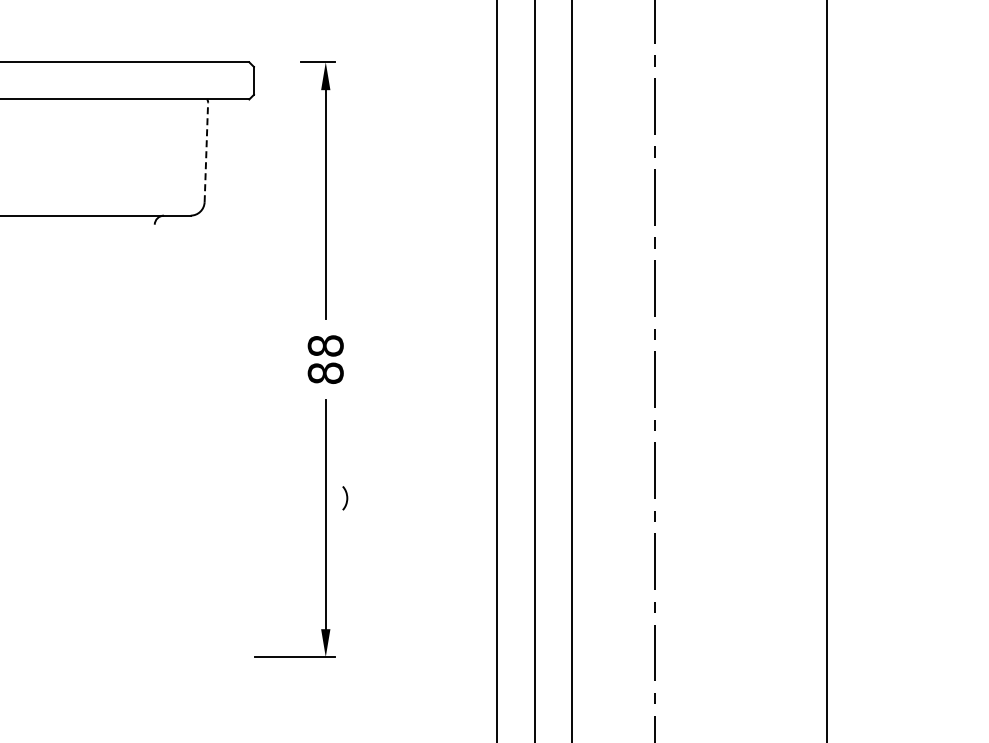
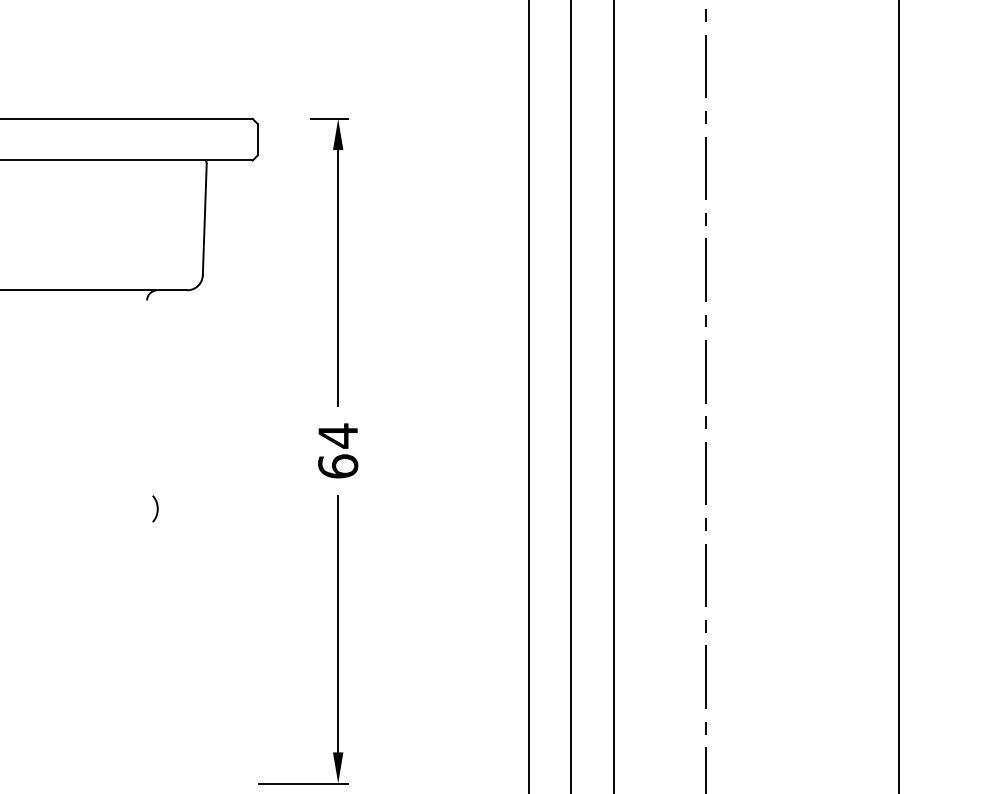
line: (206, 152) -> (204, 219), dashed -> solid
text: (325, 358) -> (337, 449), 88 -> 64
curve: (346, 498) -> (156, 509), moved

